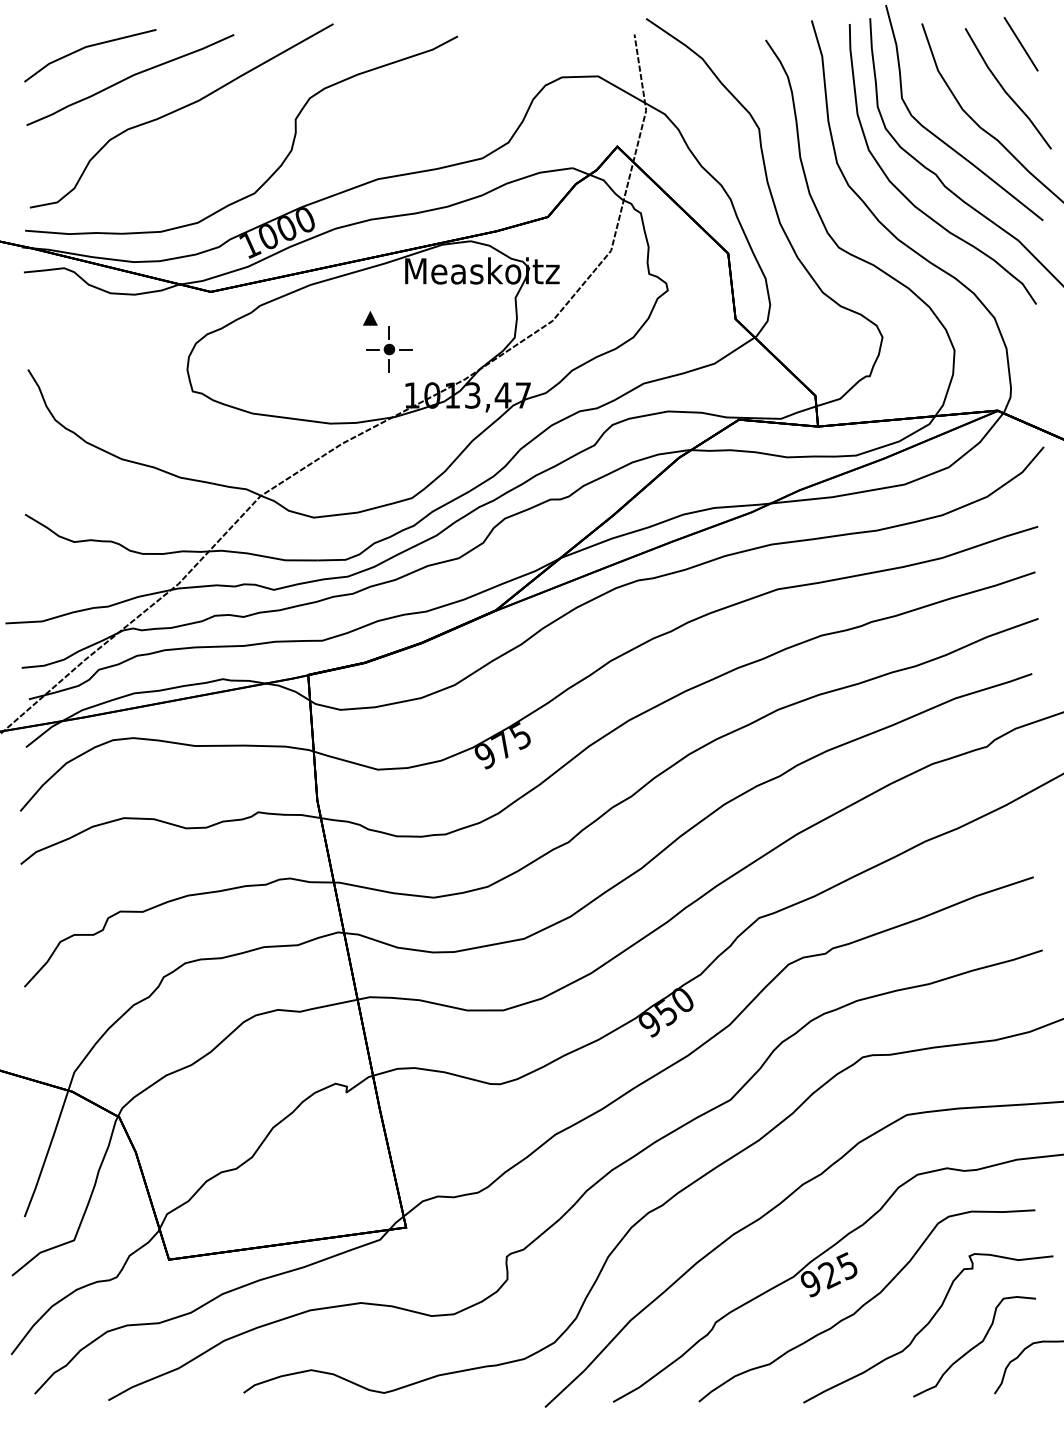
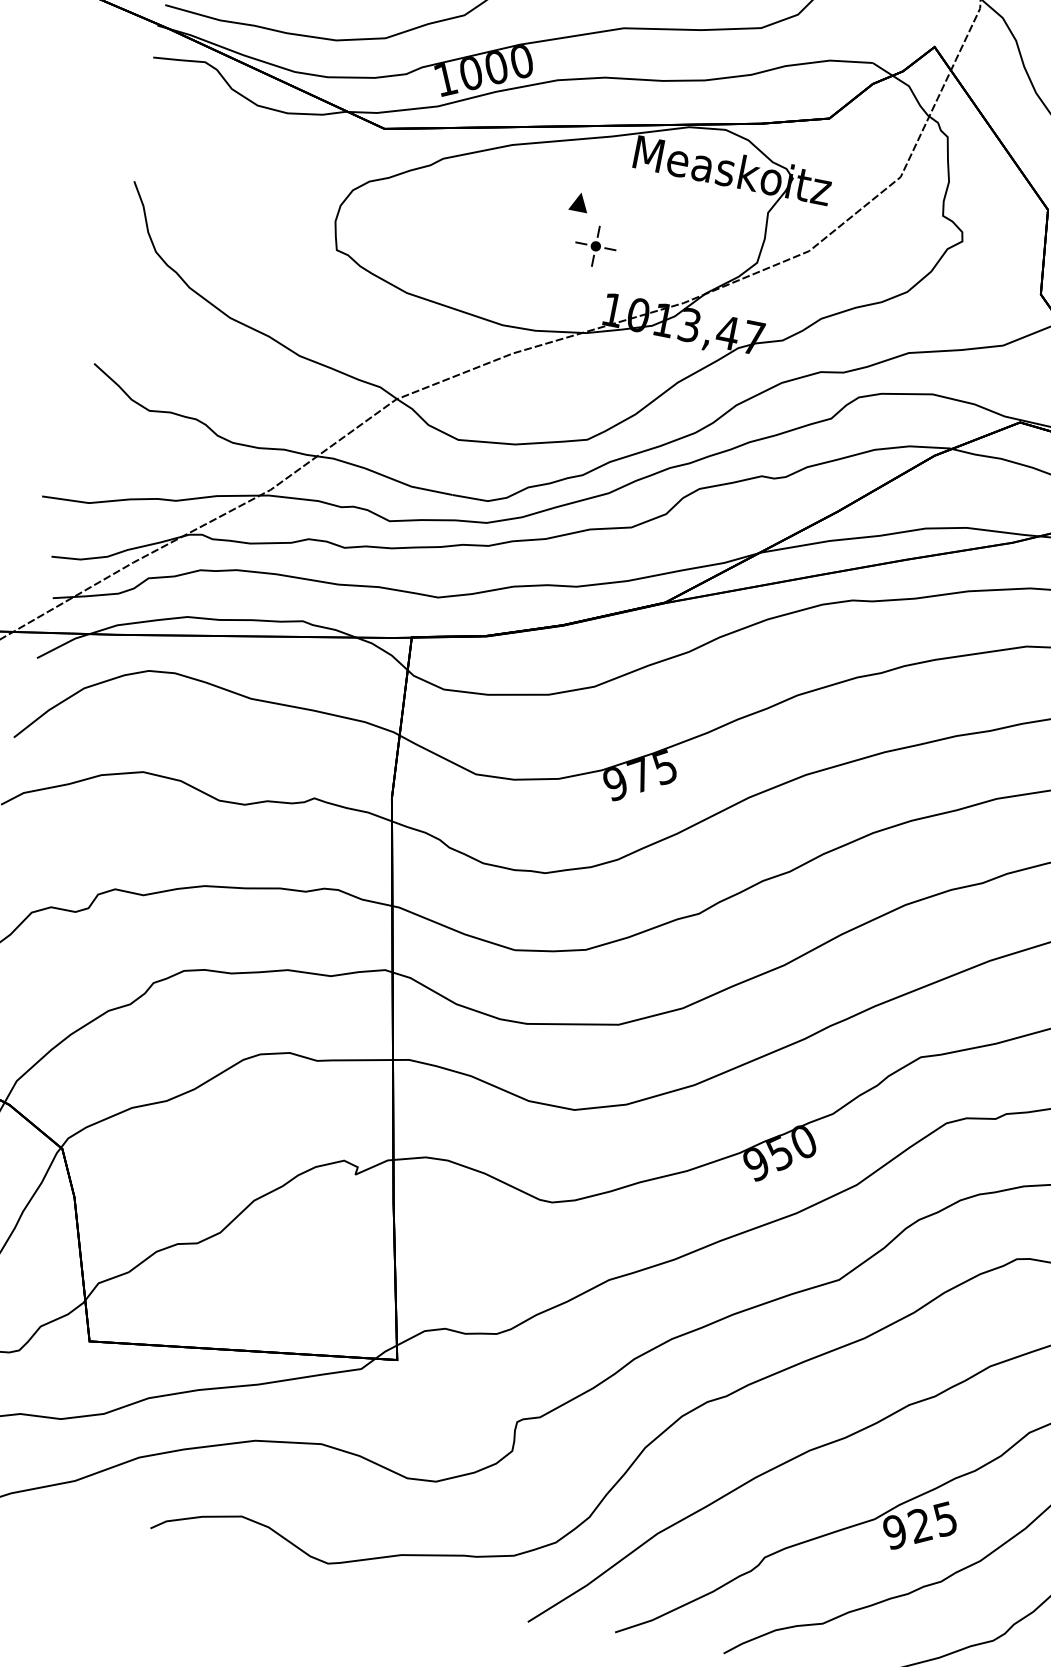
part: (389, 349) -> (595, 246), size x0.7

